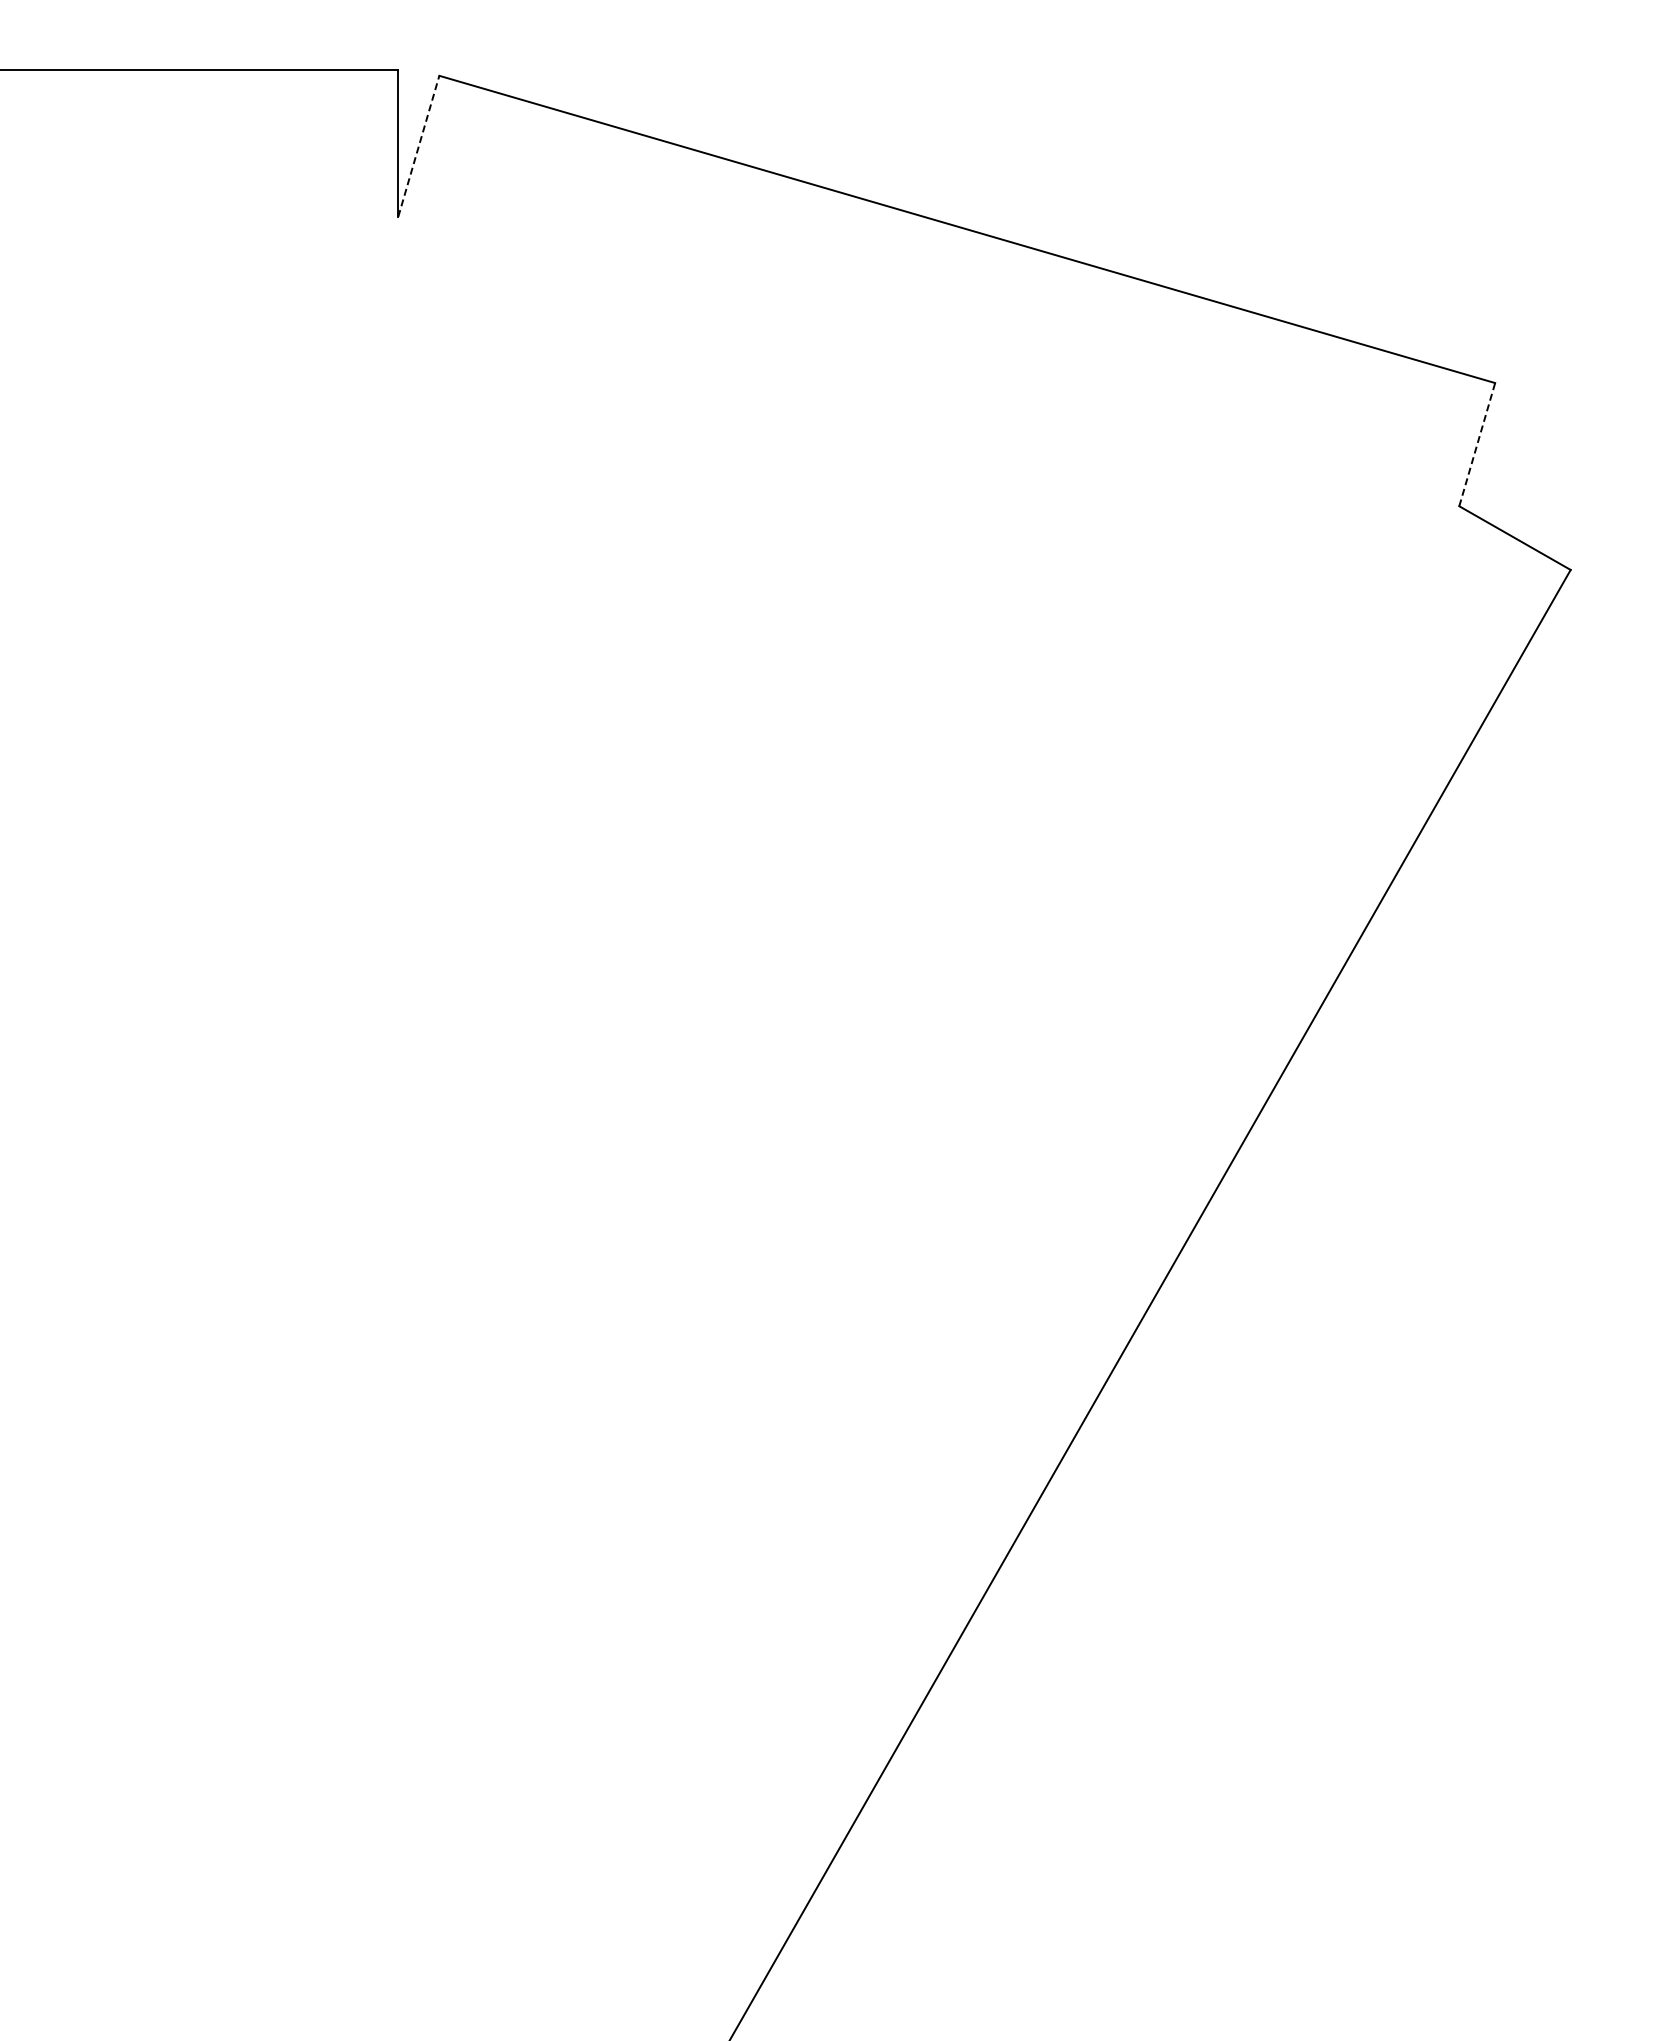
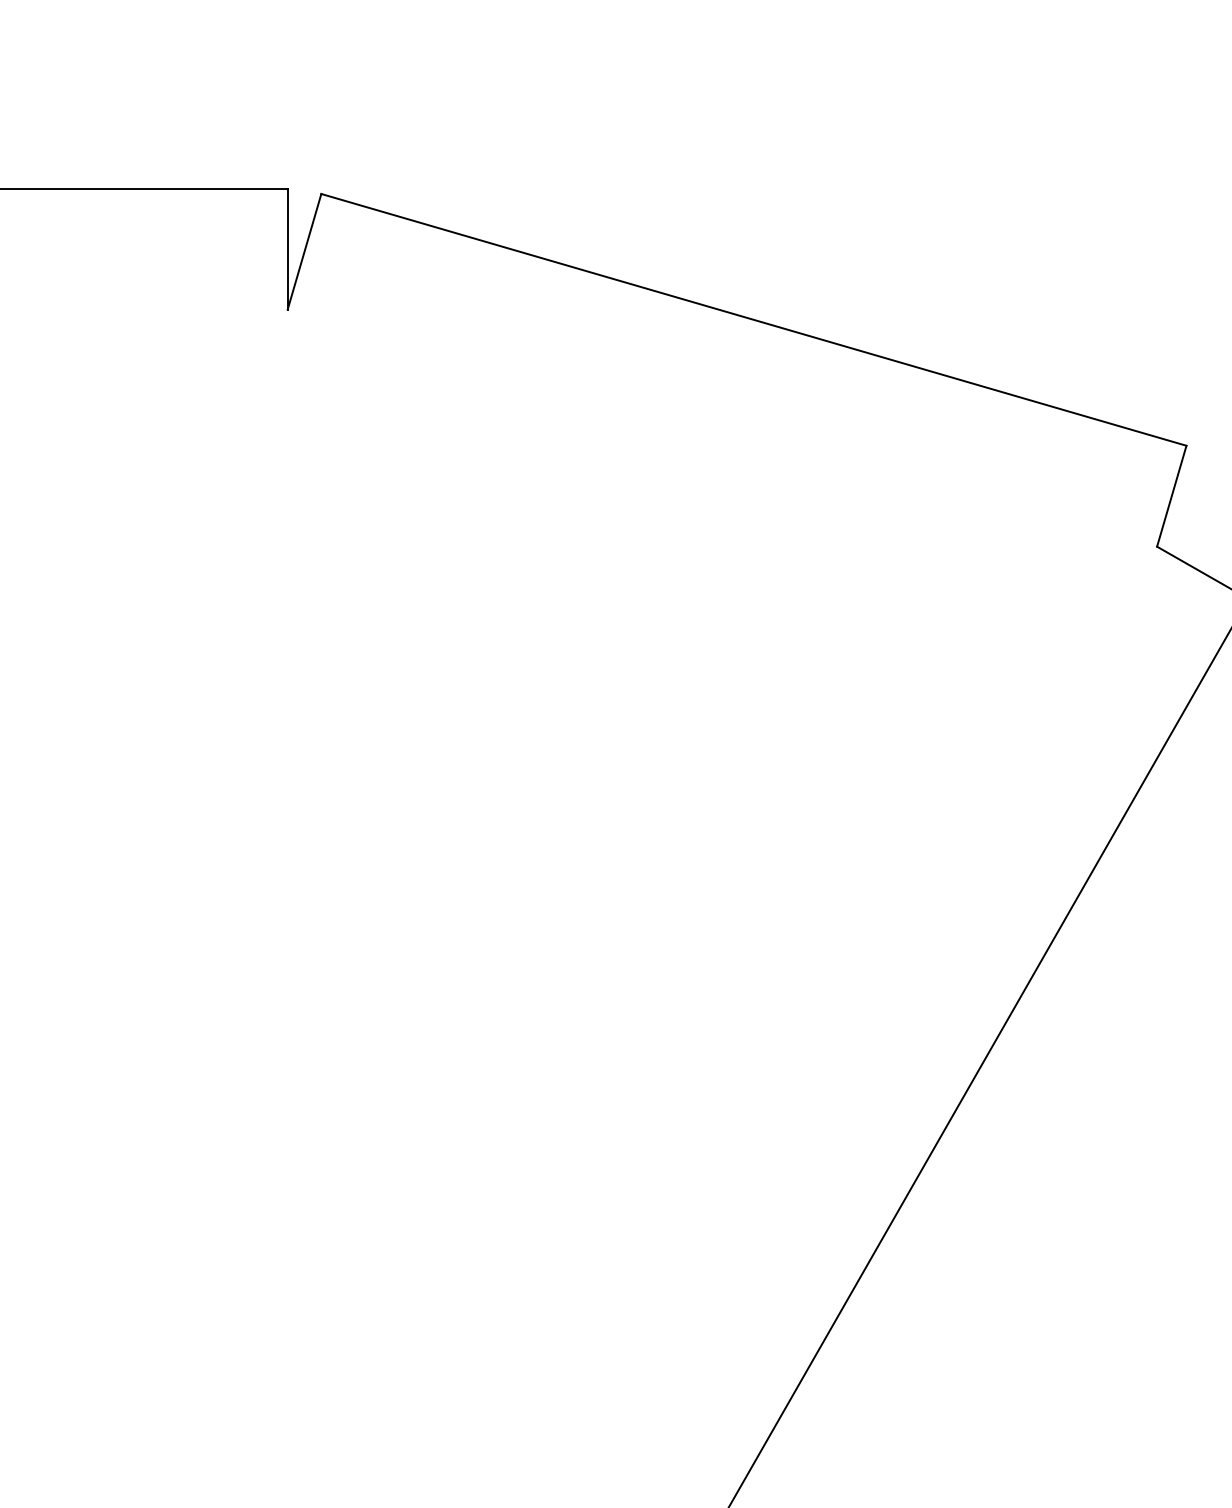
line: (418, 145) -> (304, 251), dashed -> solid
line: (1477, 444) -> (1172, 496), dashed -> solid

